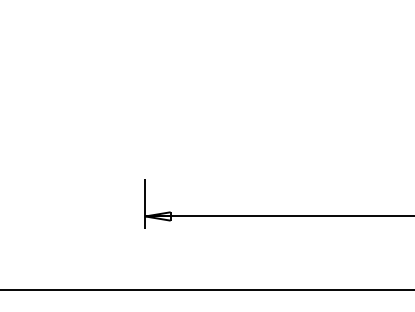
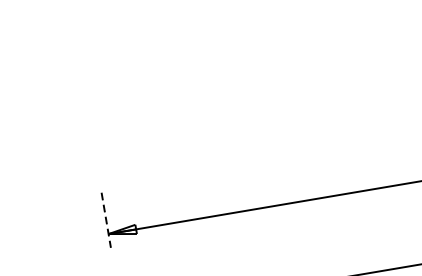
line: (145, 204) -> (106, 220), solid -> dashed

